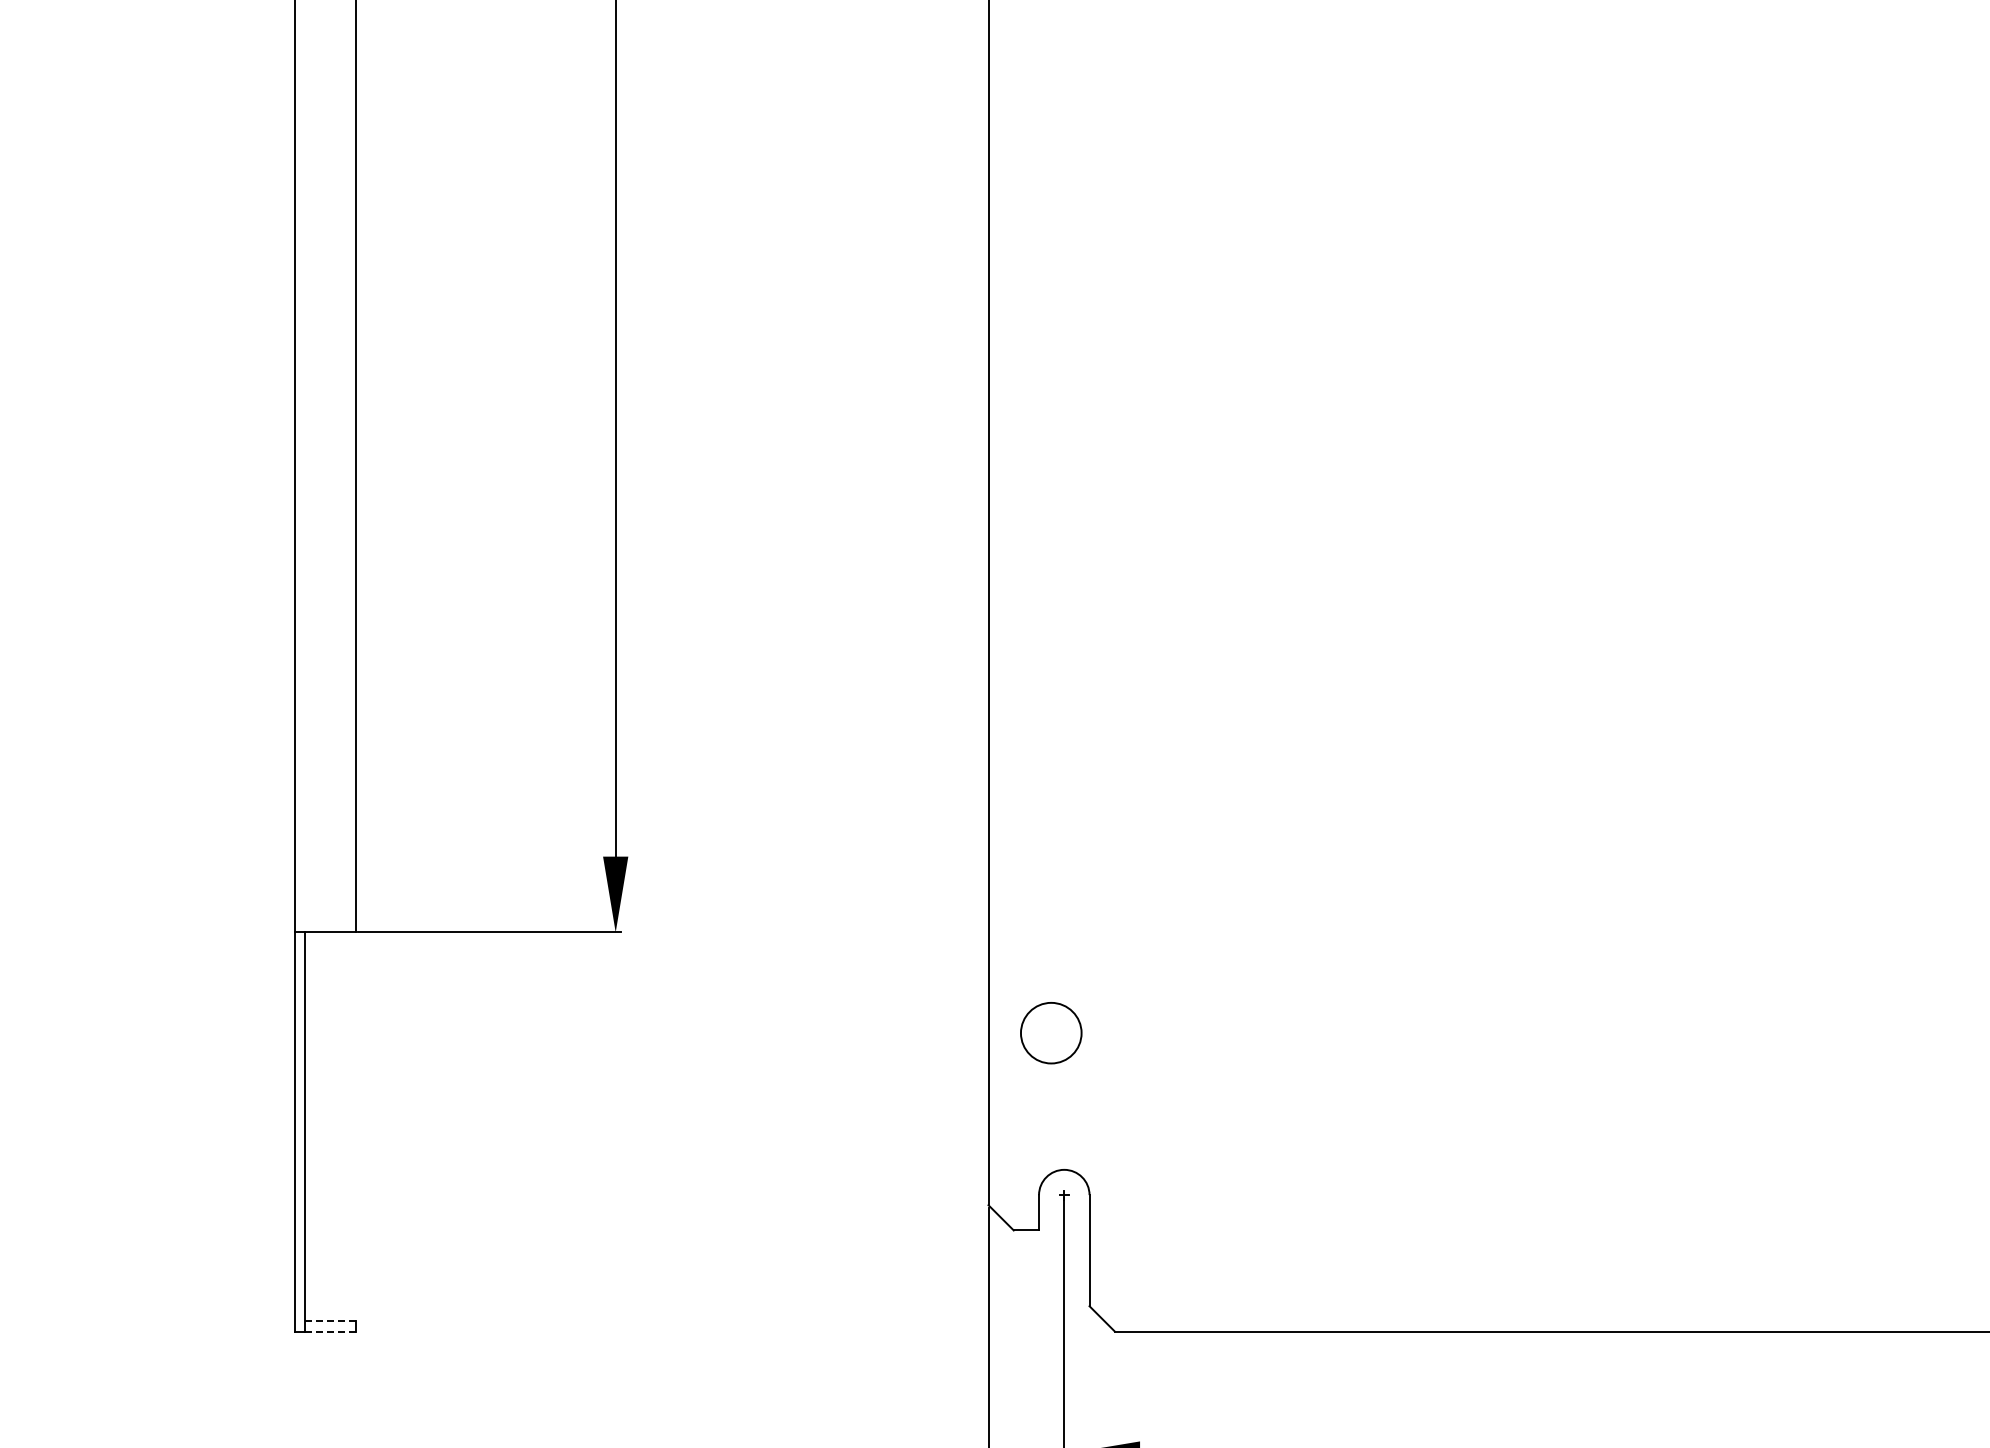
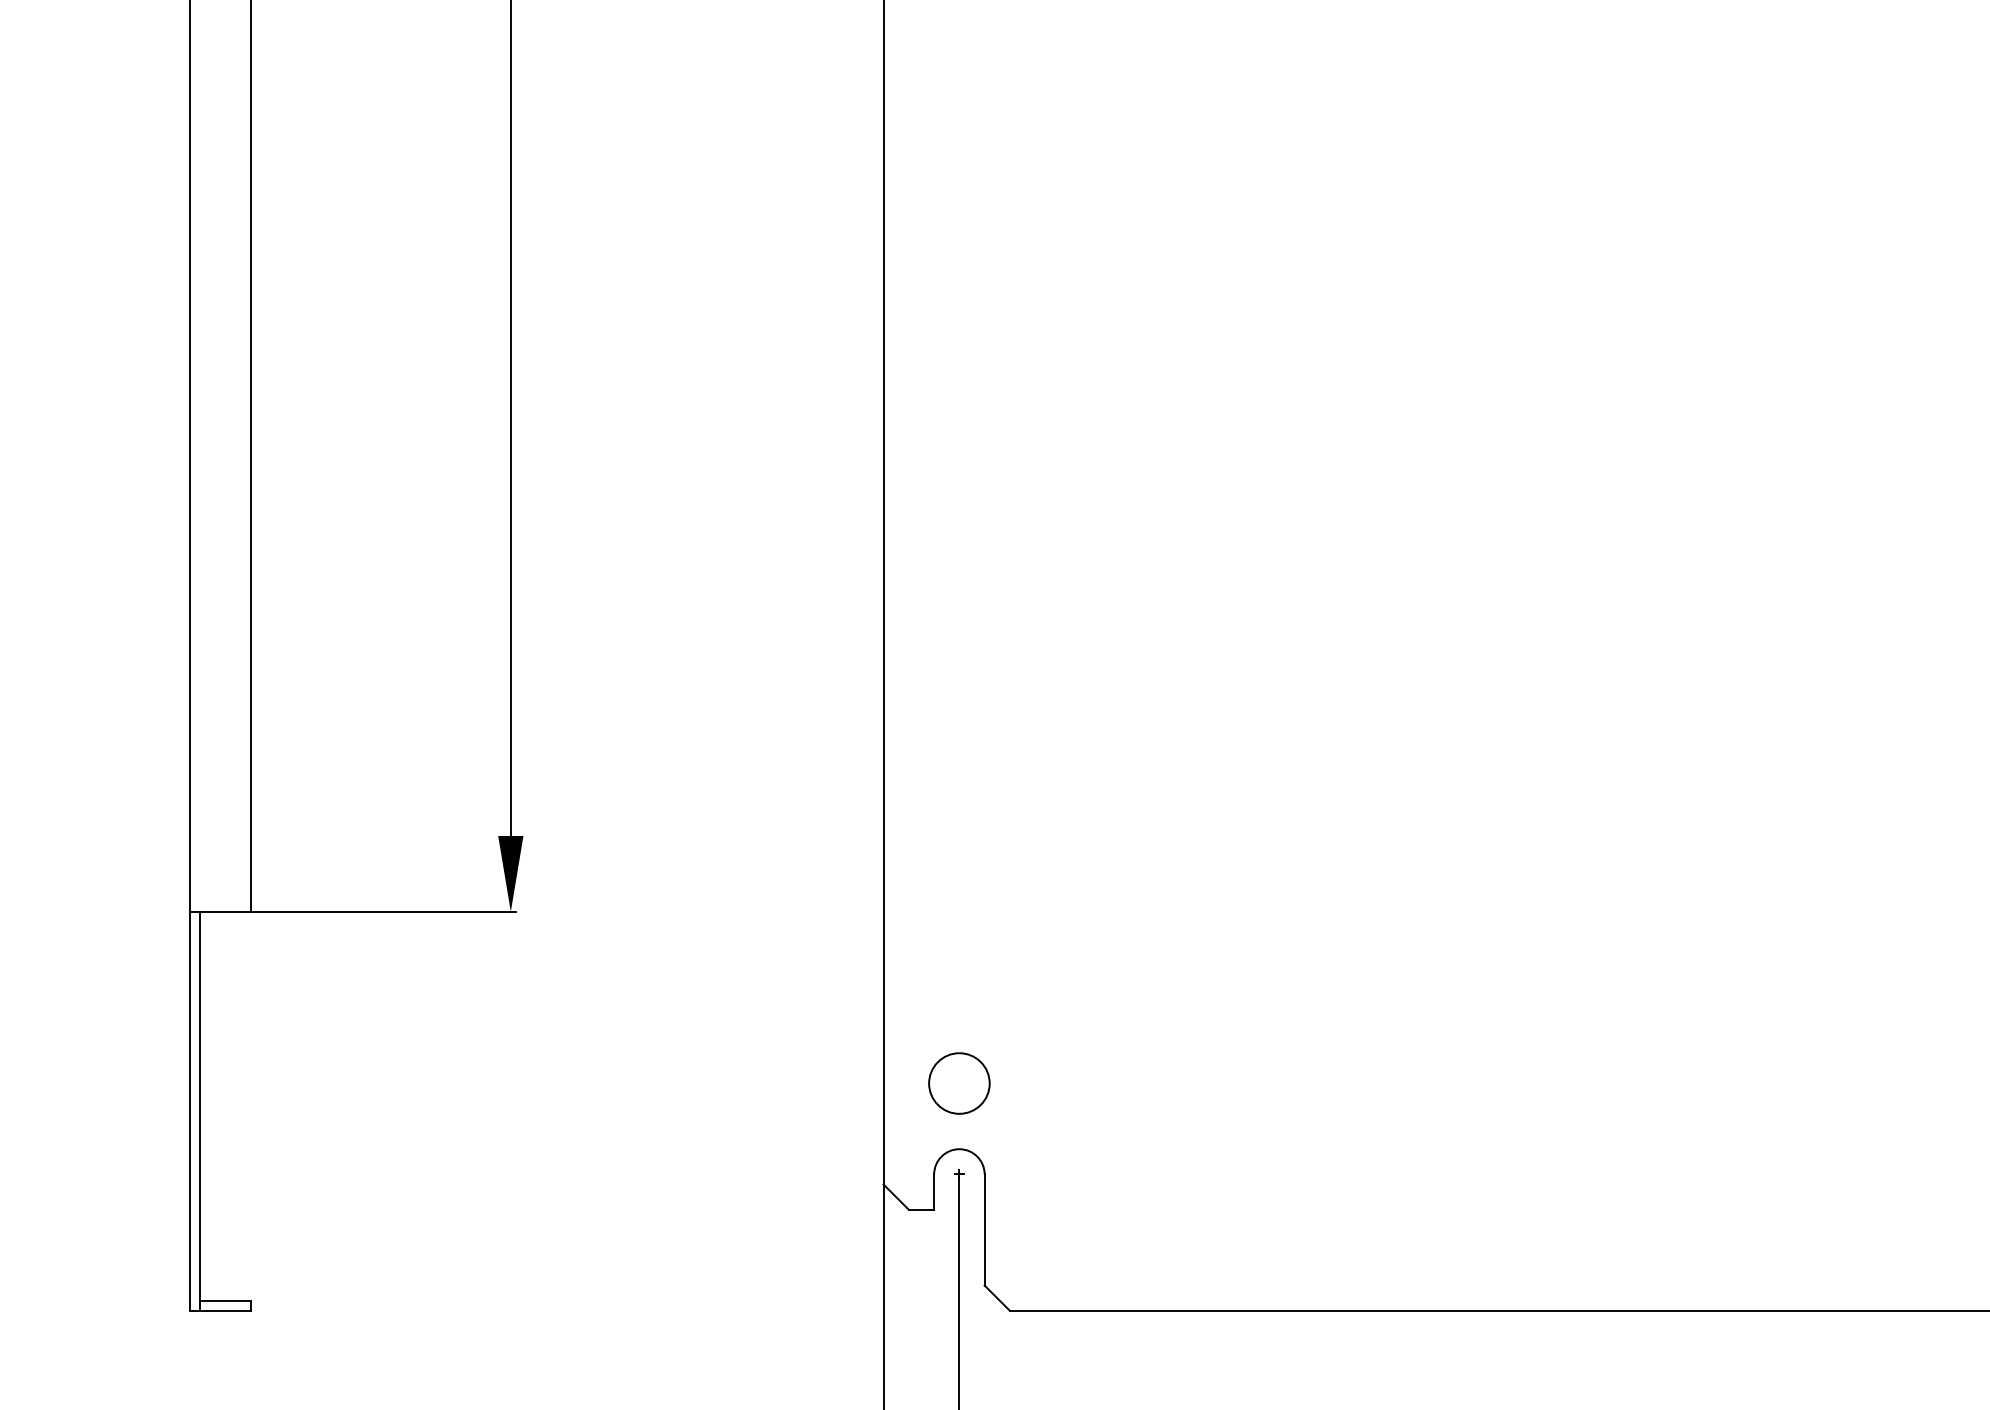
circle: (1051, 1033) -> (959, 1083), moved
line: (330, 1321) -> (225, 1300), dashed -> solid
line: (331, 1331) -> (226, 1310), dashed -> solid

